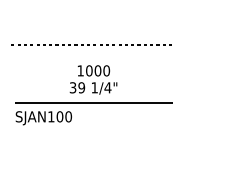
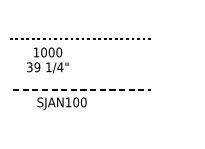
text: (93, 79) -> (47, 60), moved
line: (93, 103) -> (81, 90), solid -> dashed
text: (43, 118) -> (61, 103), moved

